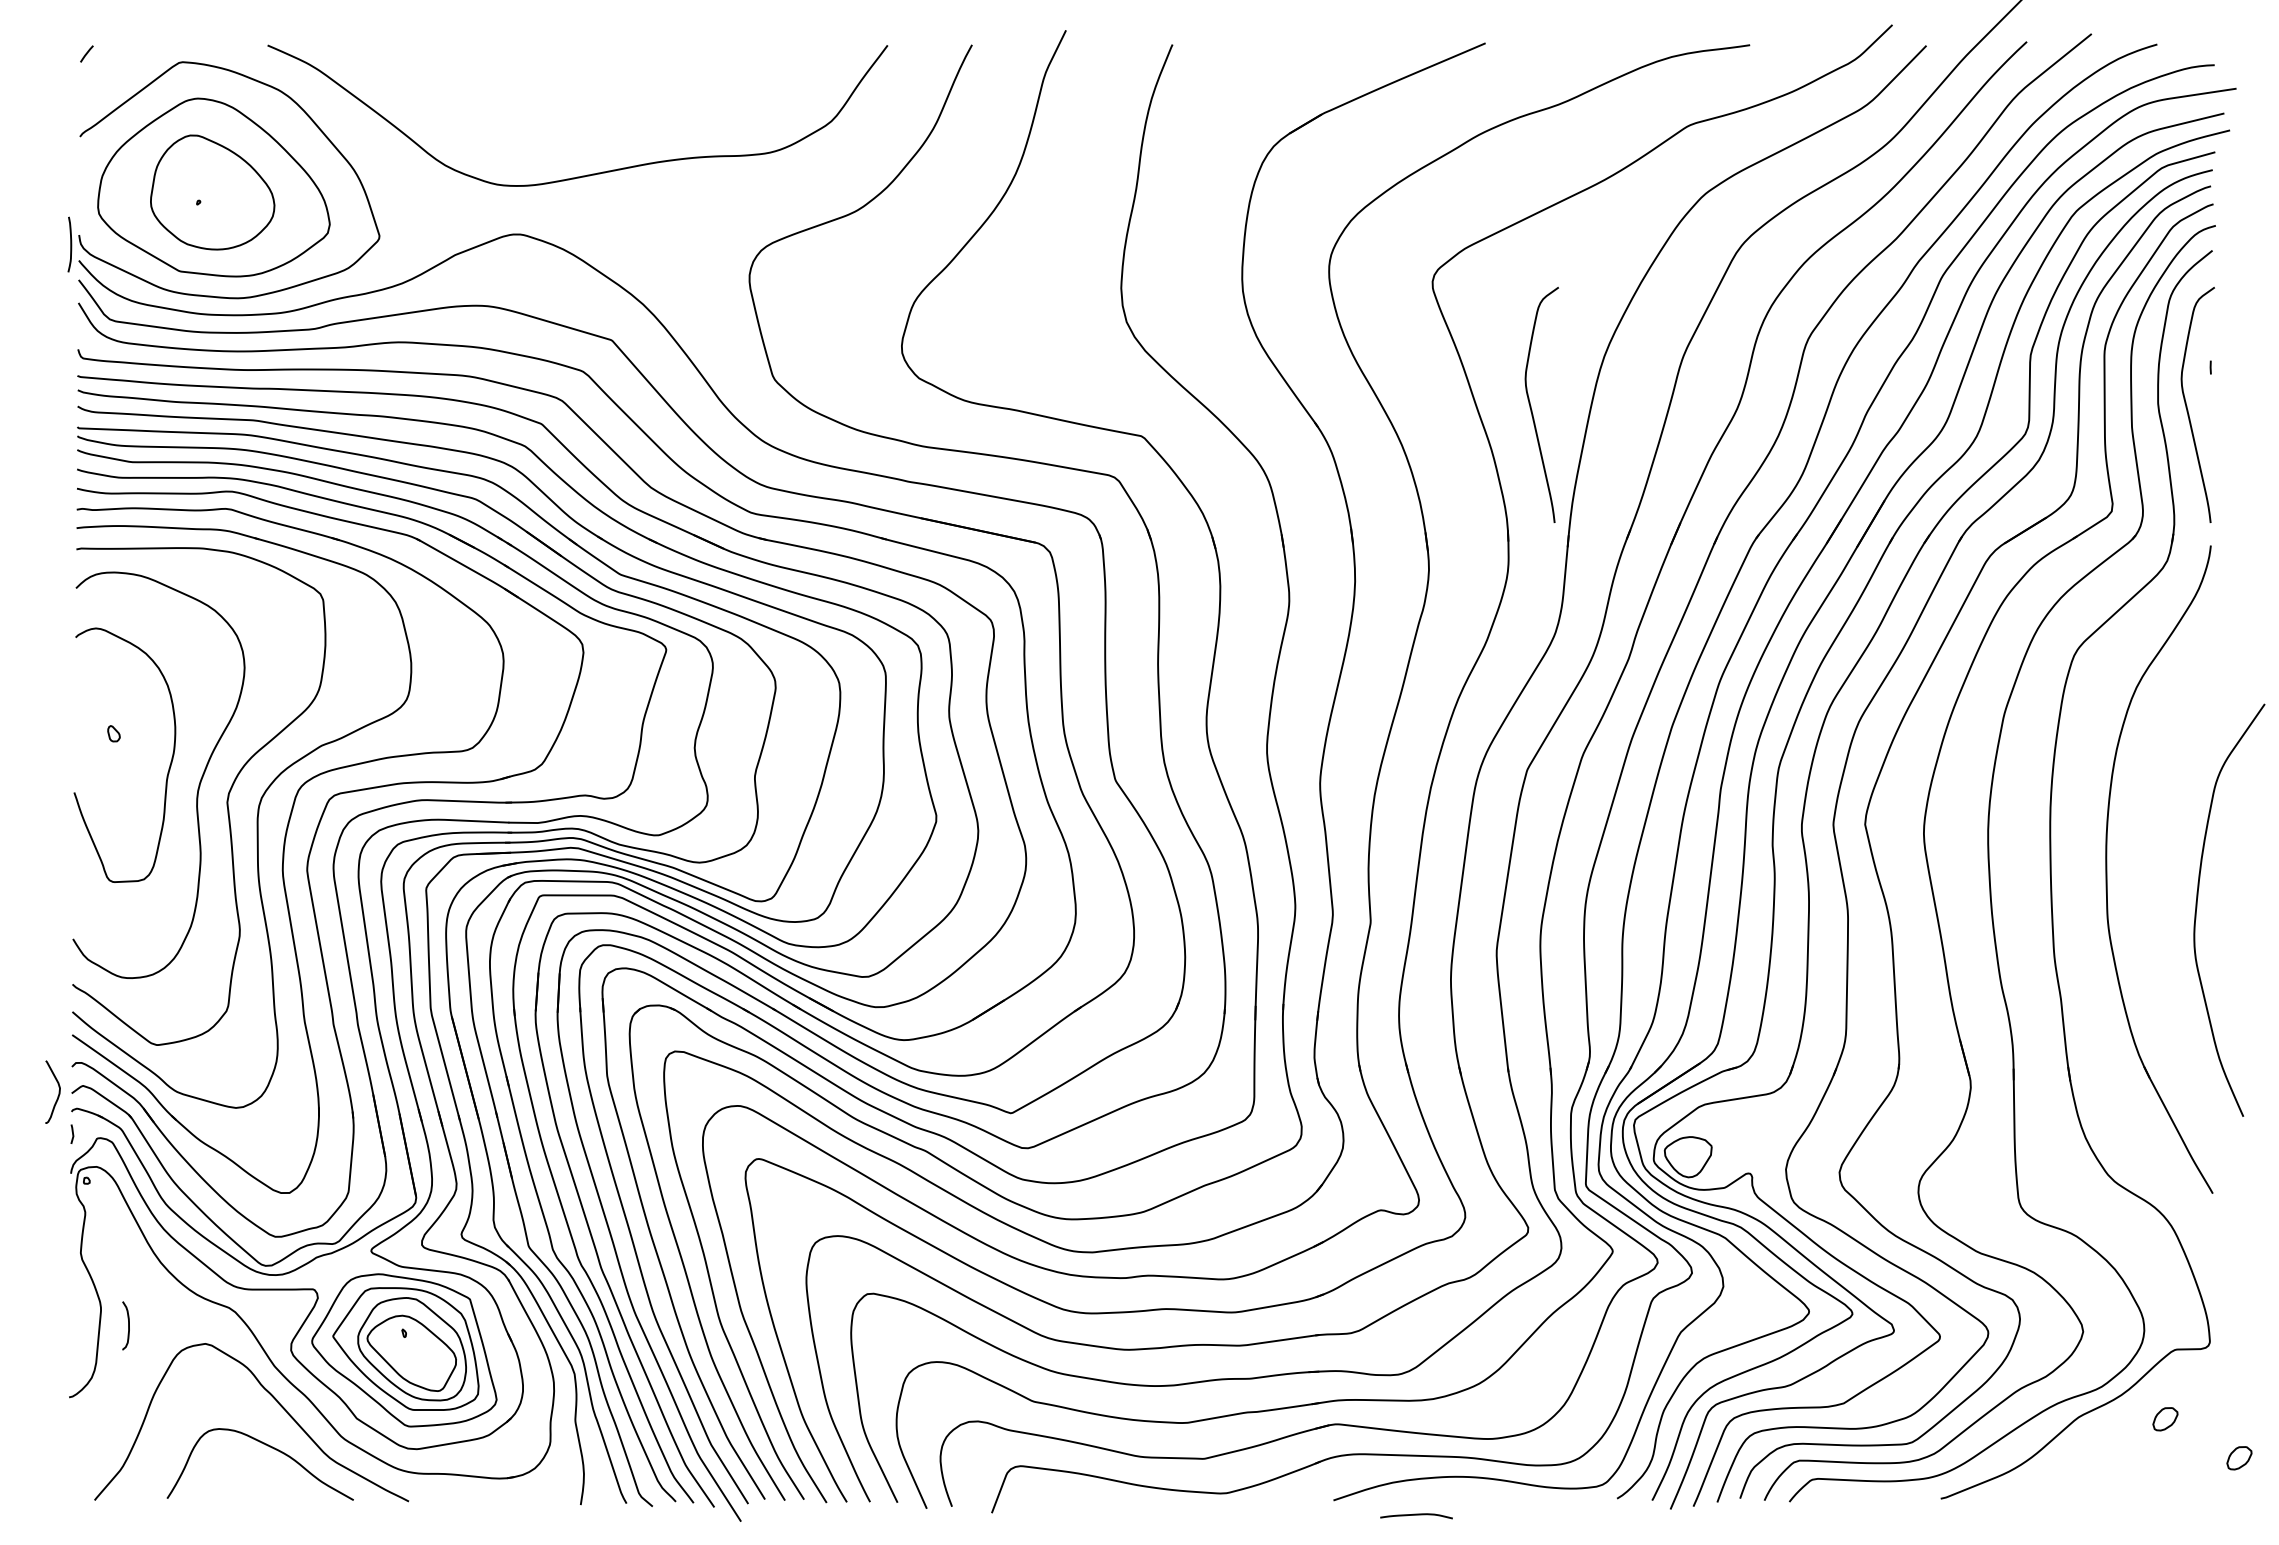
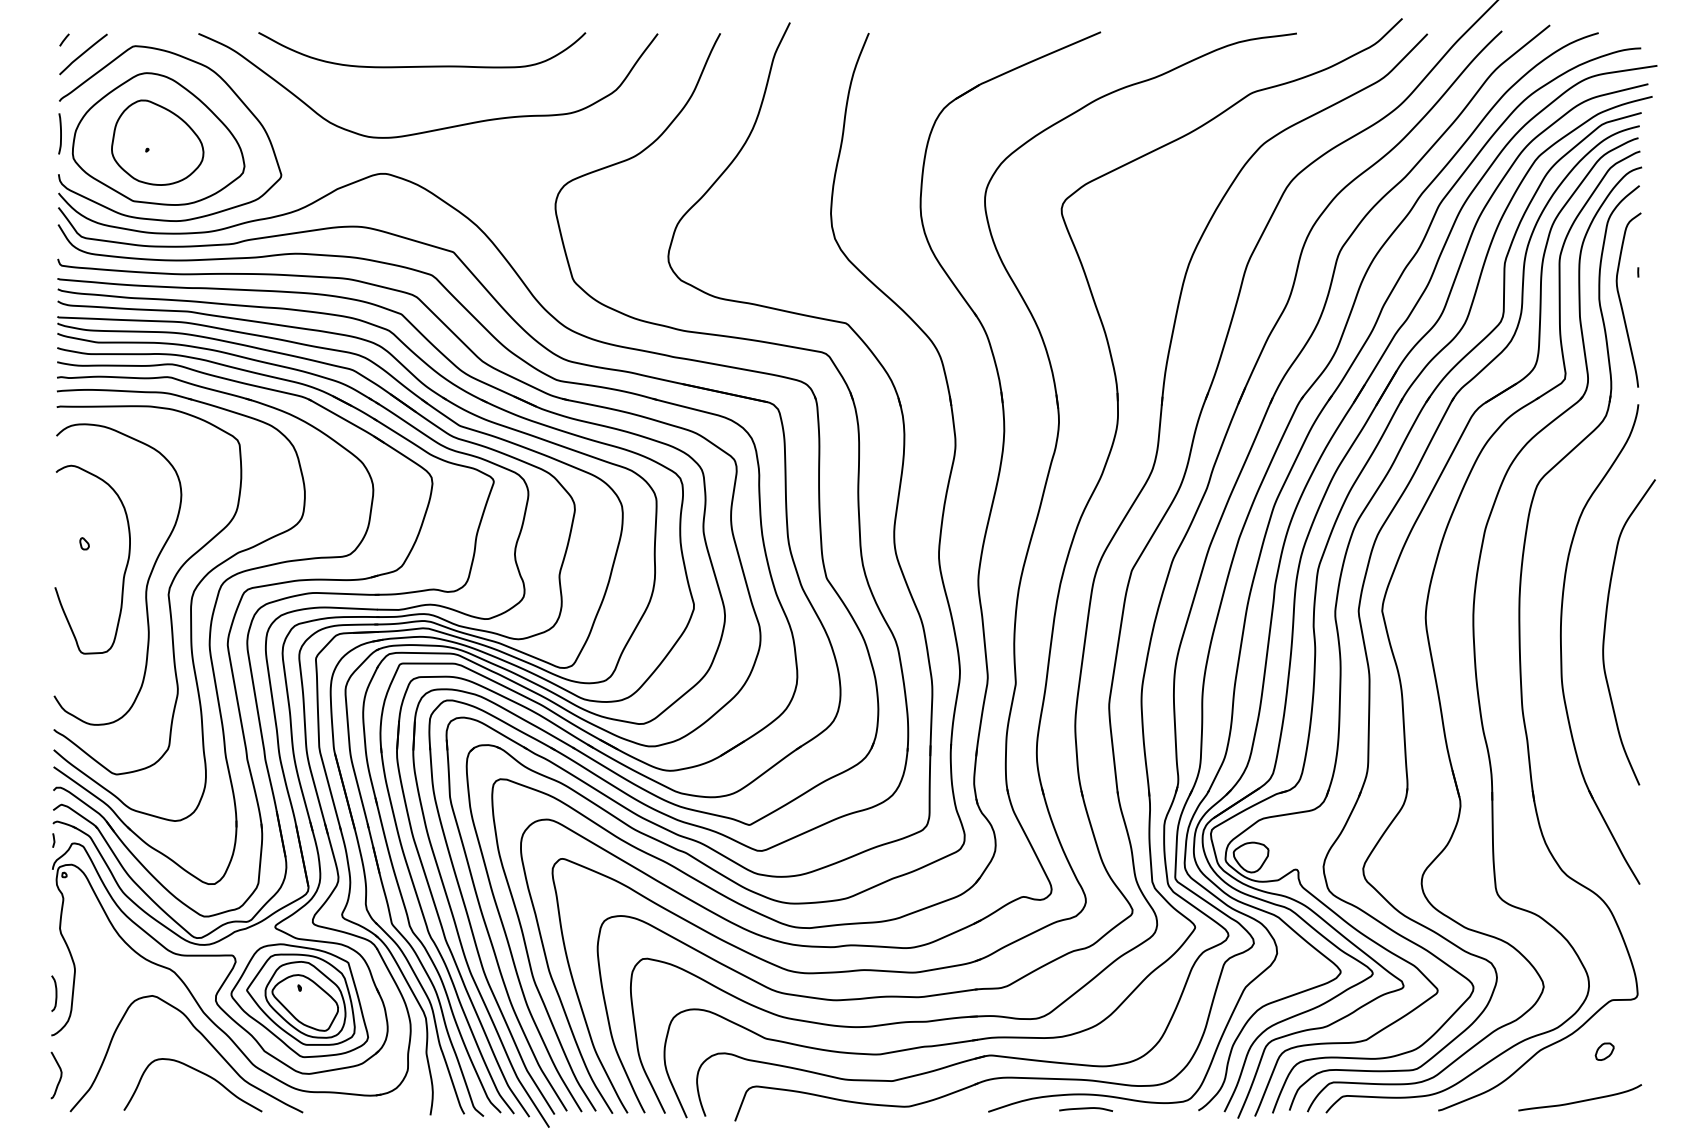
curve: (112, 73) -> (83, 54), added
curve: (569, 89) -> (422, 66), added
curve: (70, 244) -> (60, 133), moved
curve: (1531, 405) -> (1134, 300), removed
curve: (2197, 908) -> (1605, 631), moved
curve: (58, 1091) -> (60, 1074), moved
curve: (128, 1325) -> (56, 993), moved
part: (2239, 1458) -> (1659, 1080), removed
curve: (2131, 1485) -> (1579, 1100), added
curve: (1416, 1515) -> (1086, 1108), moved

